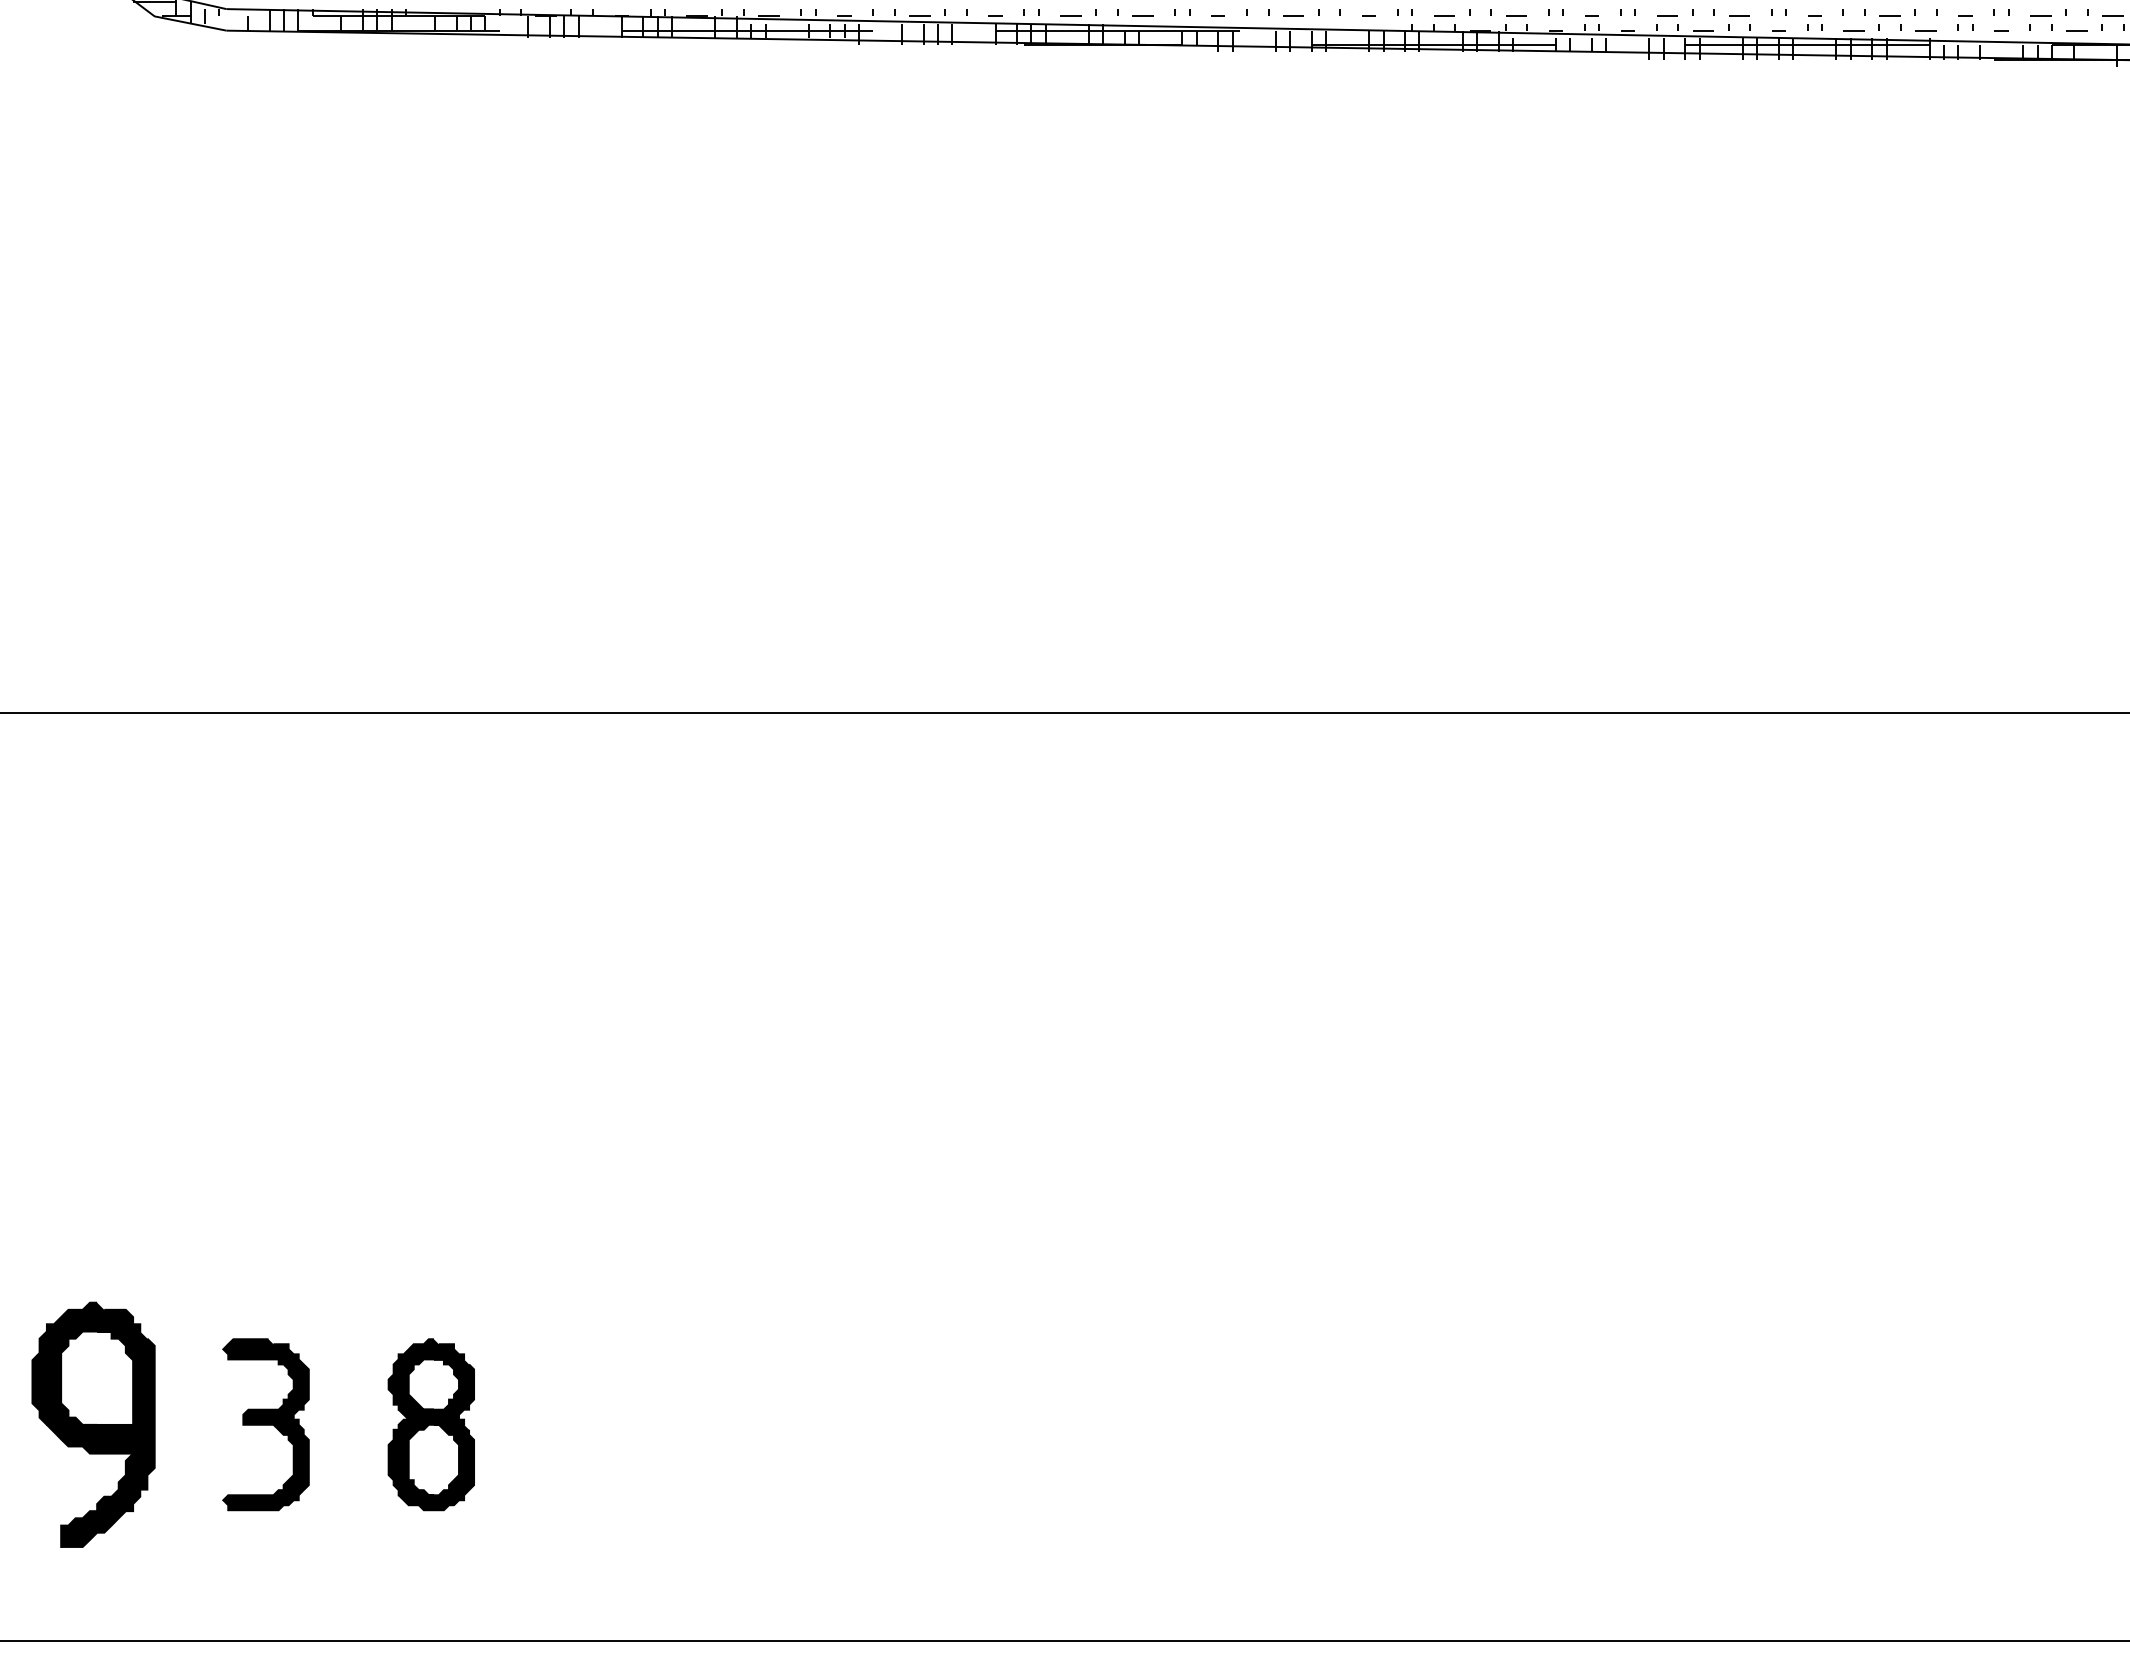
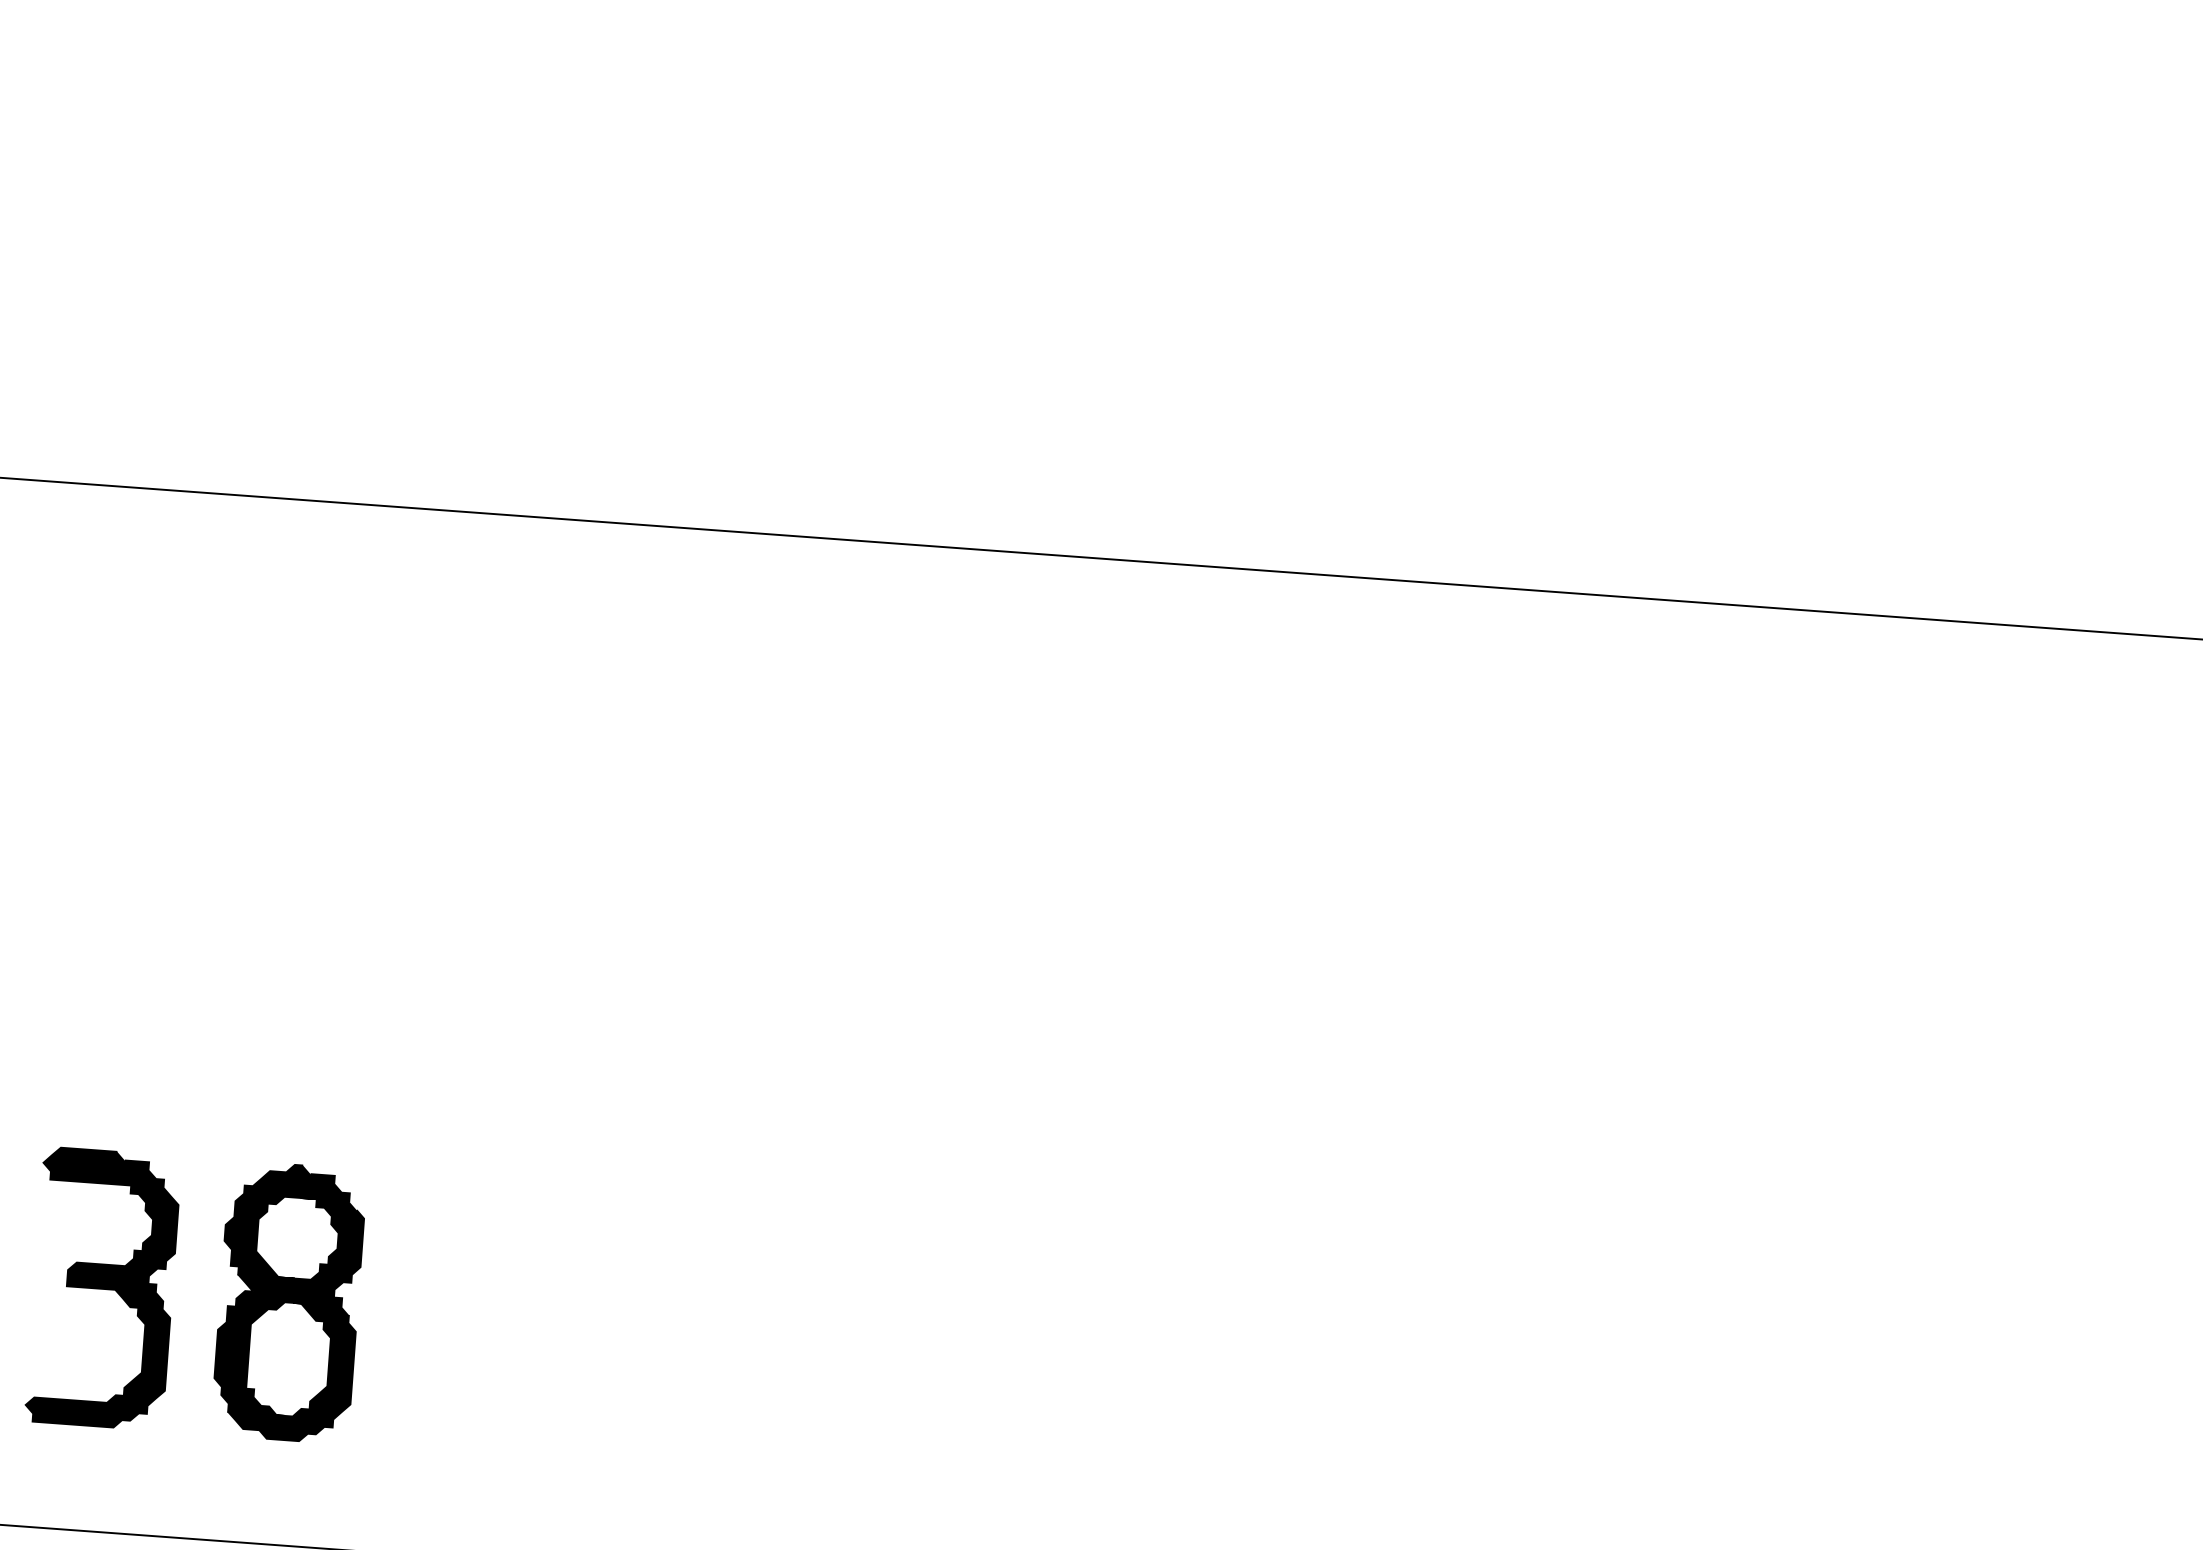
part: (265, 1424) -> (102, 1288), size x1.43
part: (431, 1424) -> (289, 1302), size x1.43

